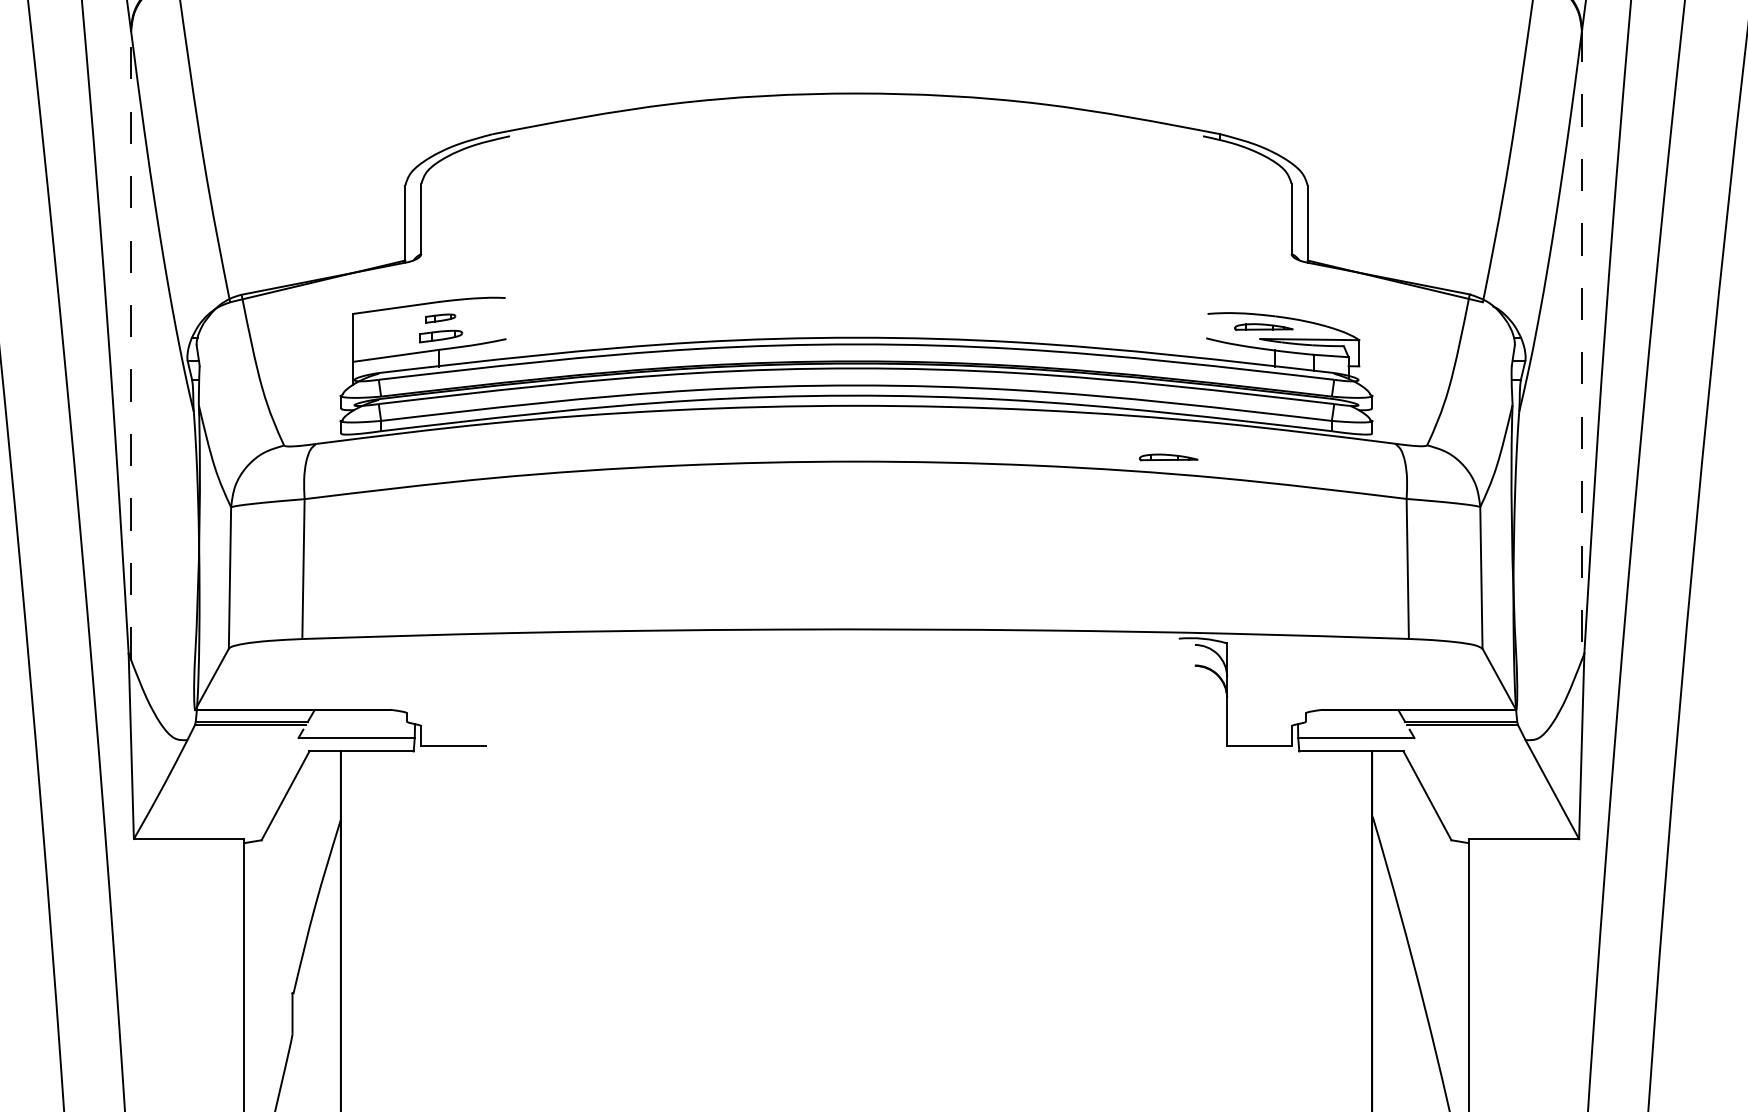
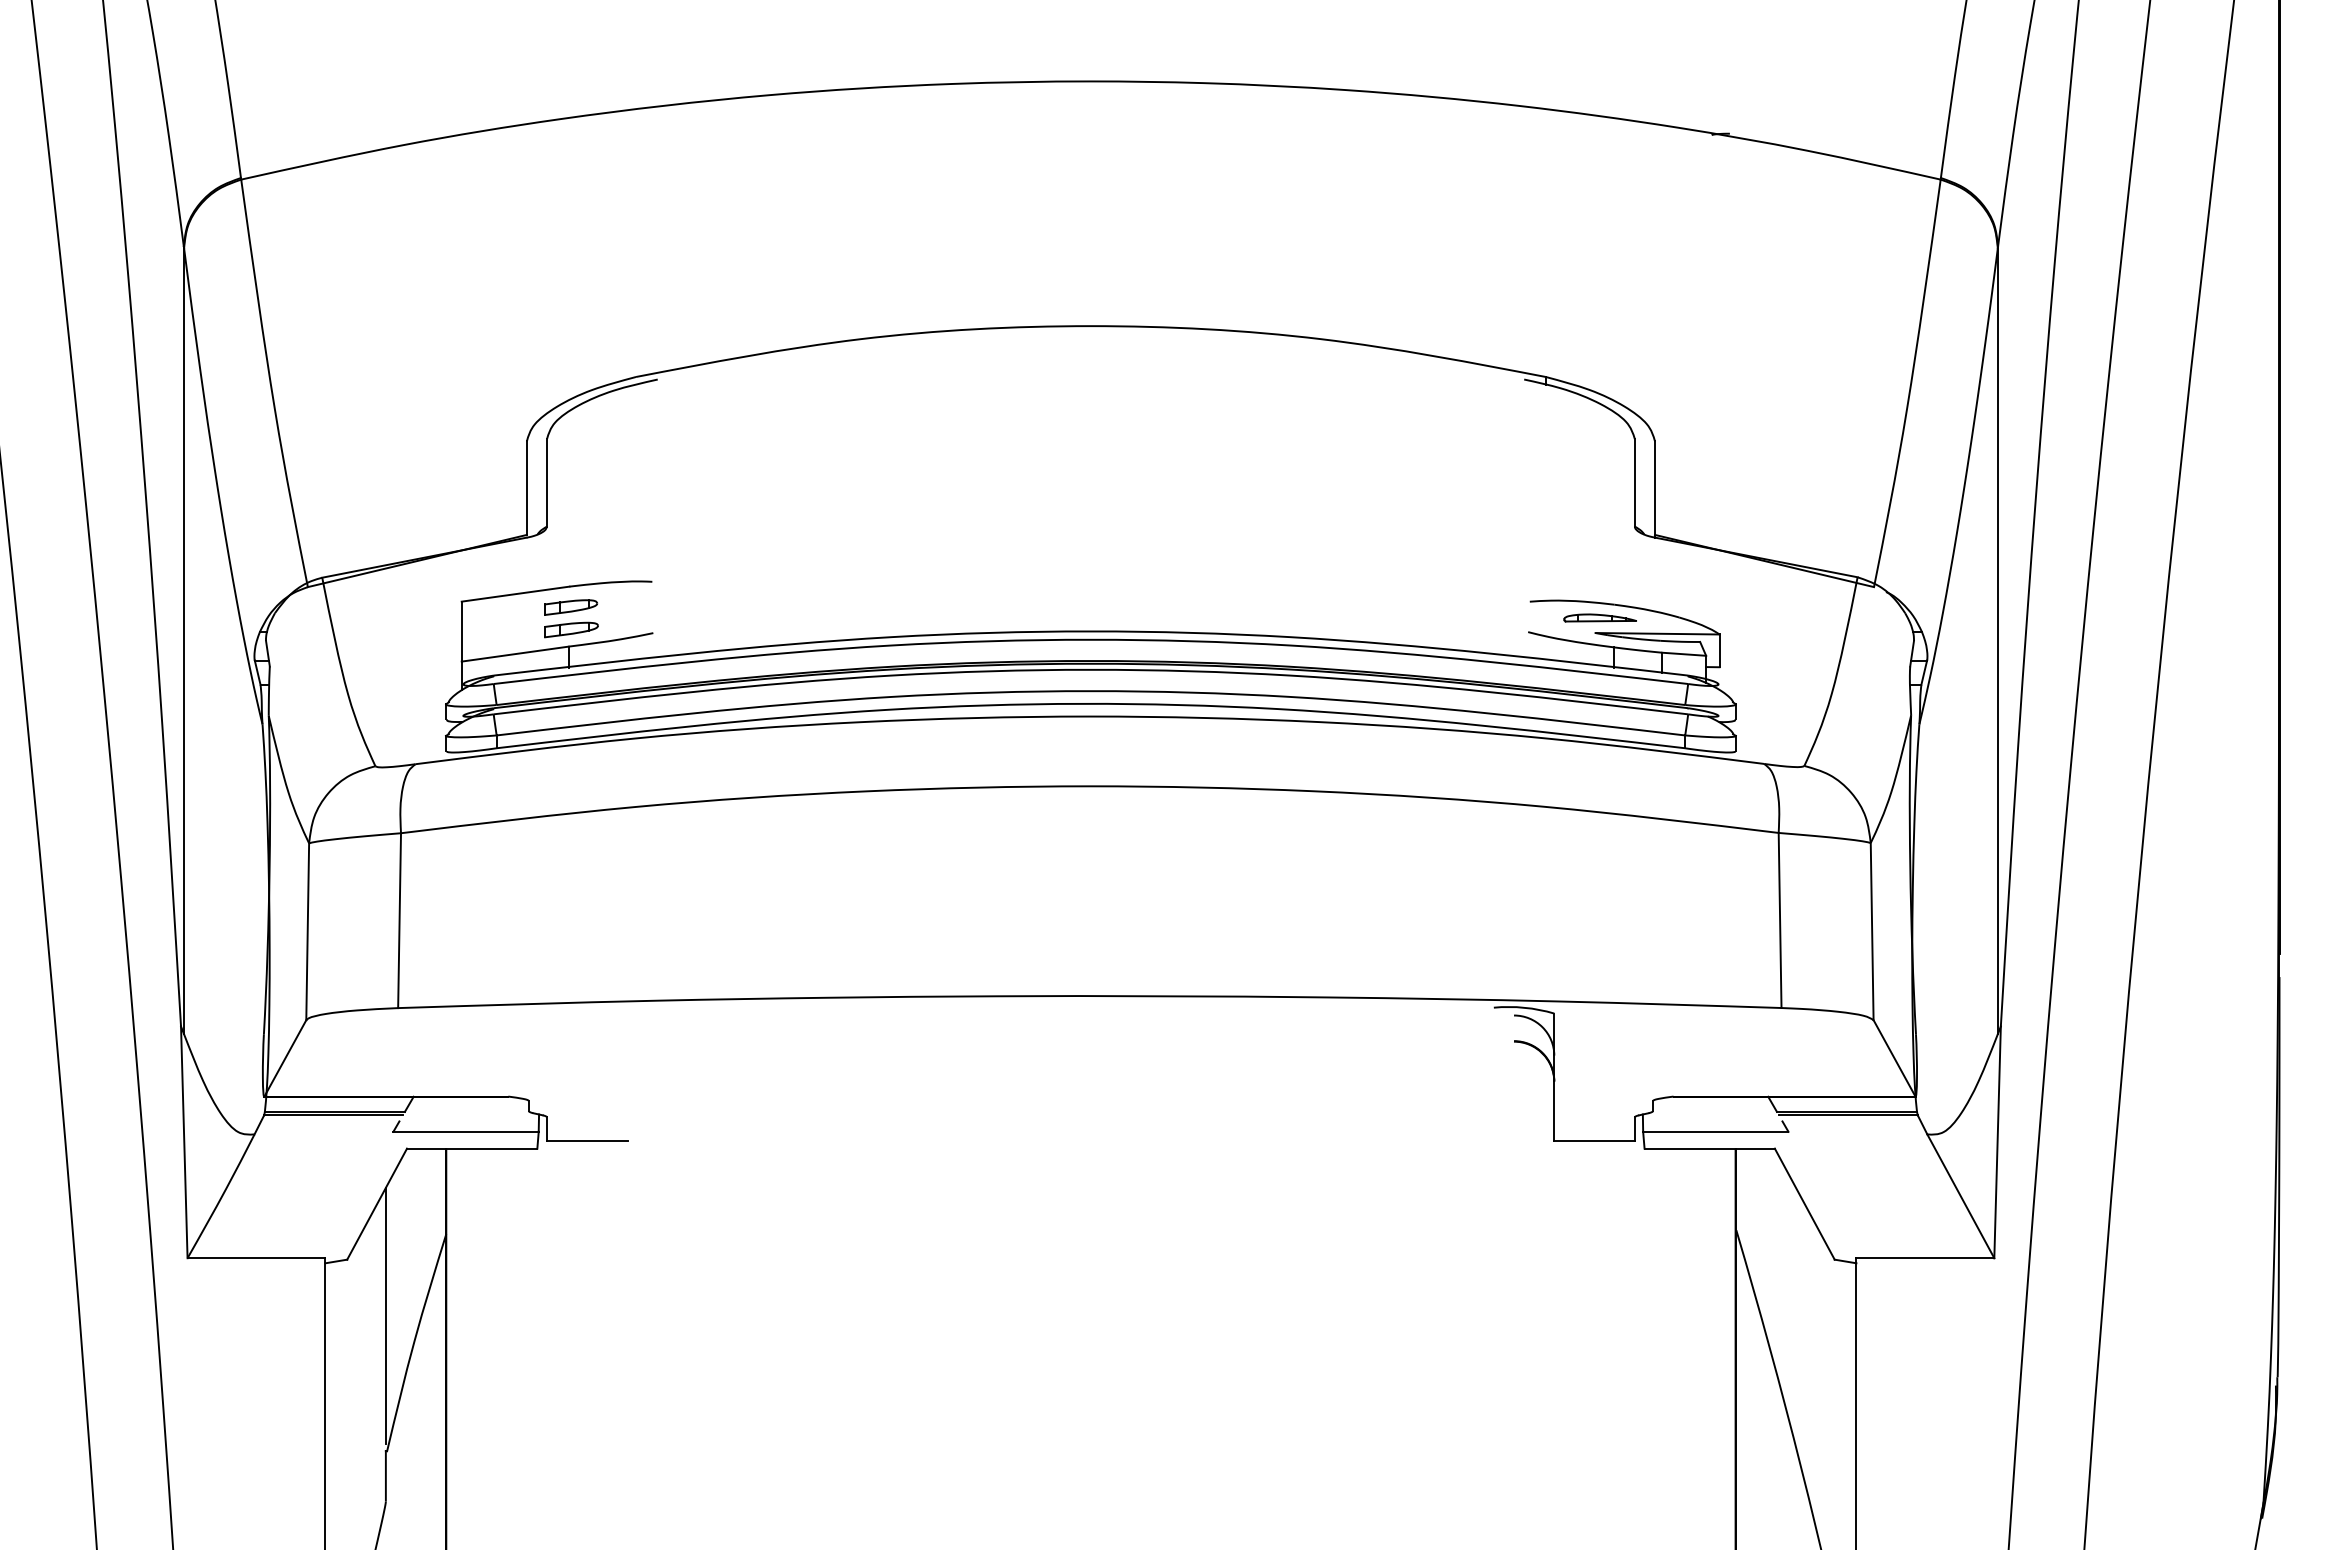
part: (441, 318) -> (571, 607), size x1.43
line: (130, 344) -> (183, 640), dashed -> solid
line: (1582, 344) -> (1998, 640), dashed -> solid
part: (1168, 456) -> (1480, 780), removed
line: (292, 884) -> (385, 1315), added

